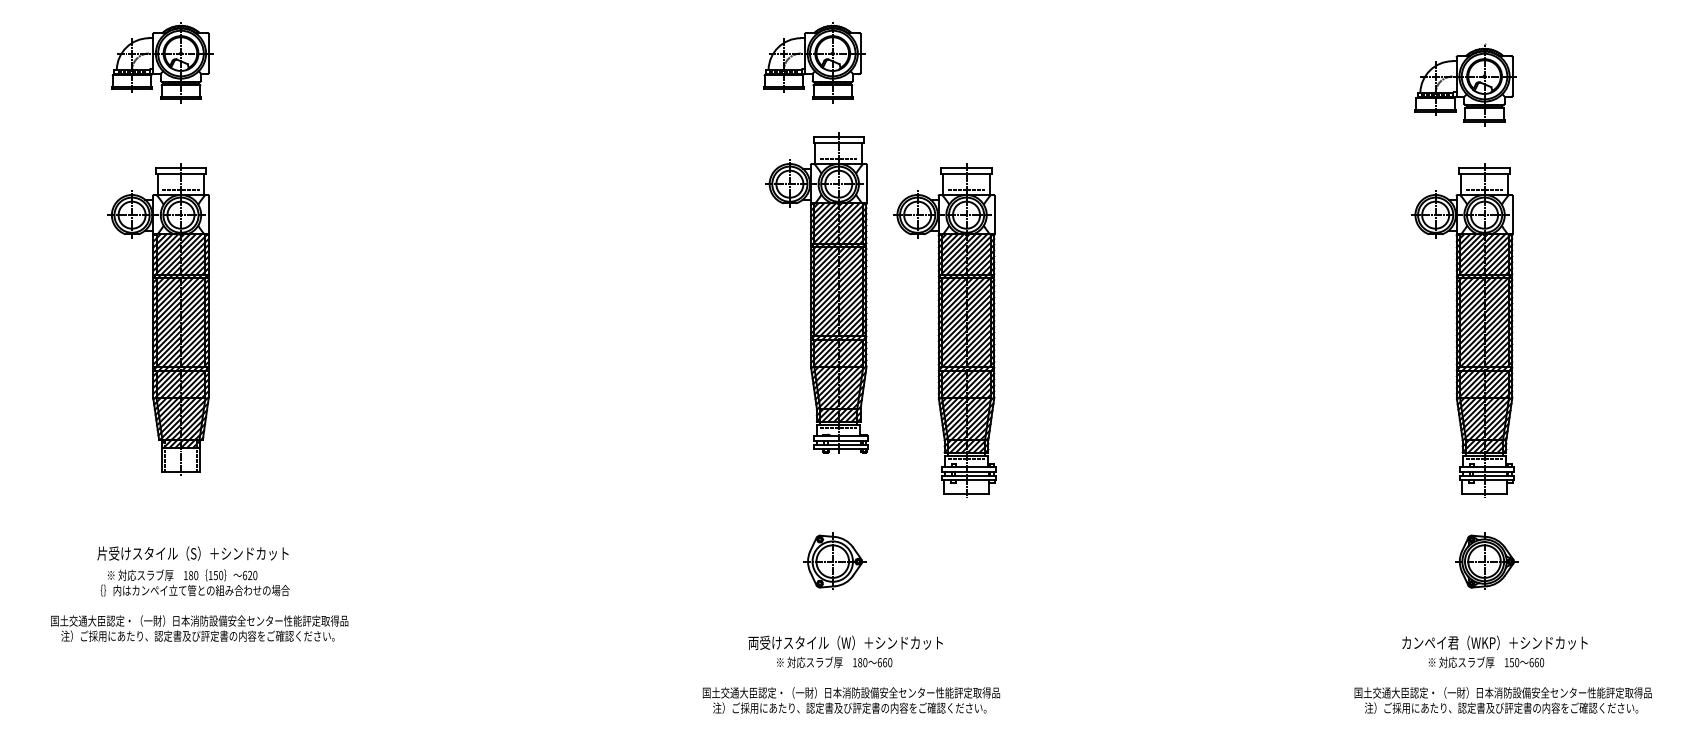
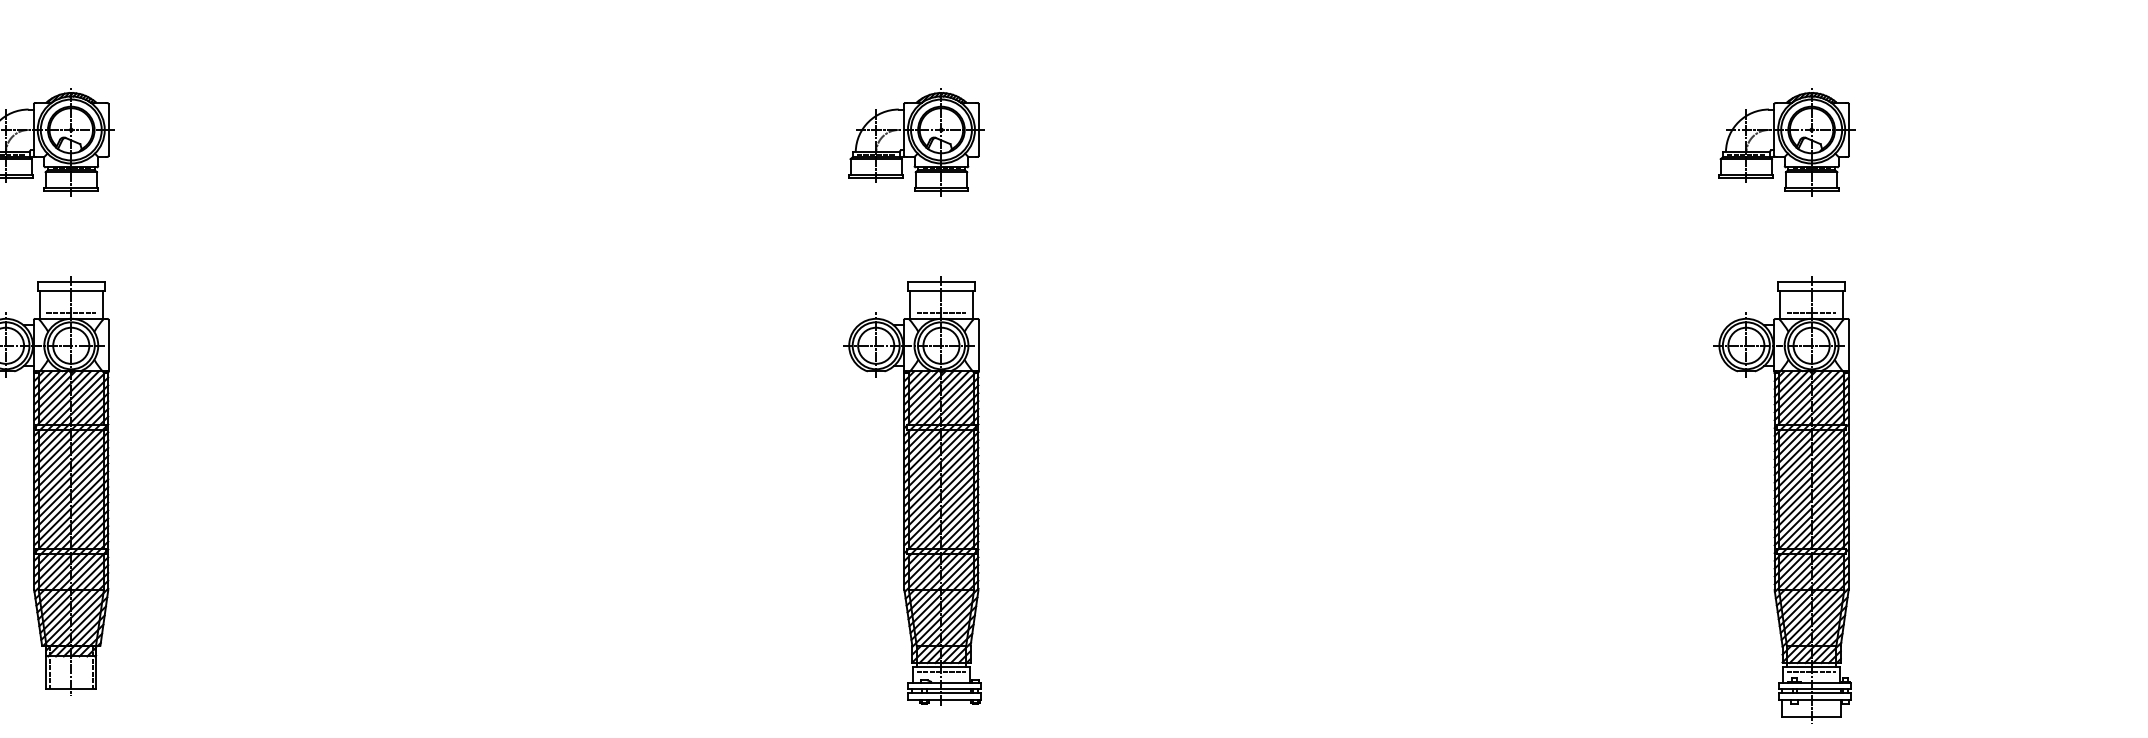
part: (1465, 85) -> (1786, 141), moved
part: (816, 292) -> (911, 490), moved
part: (944, 330) -> (1090, 499), removed

